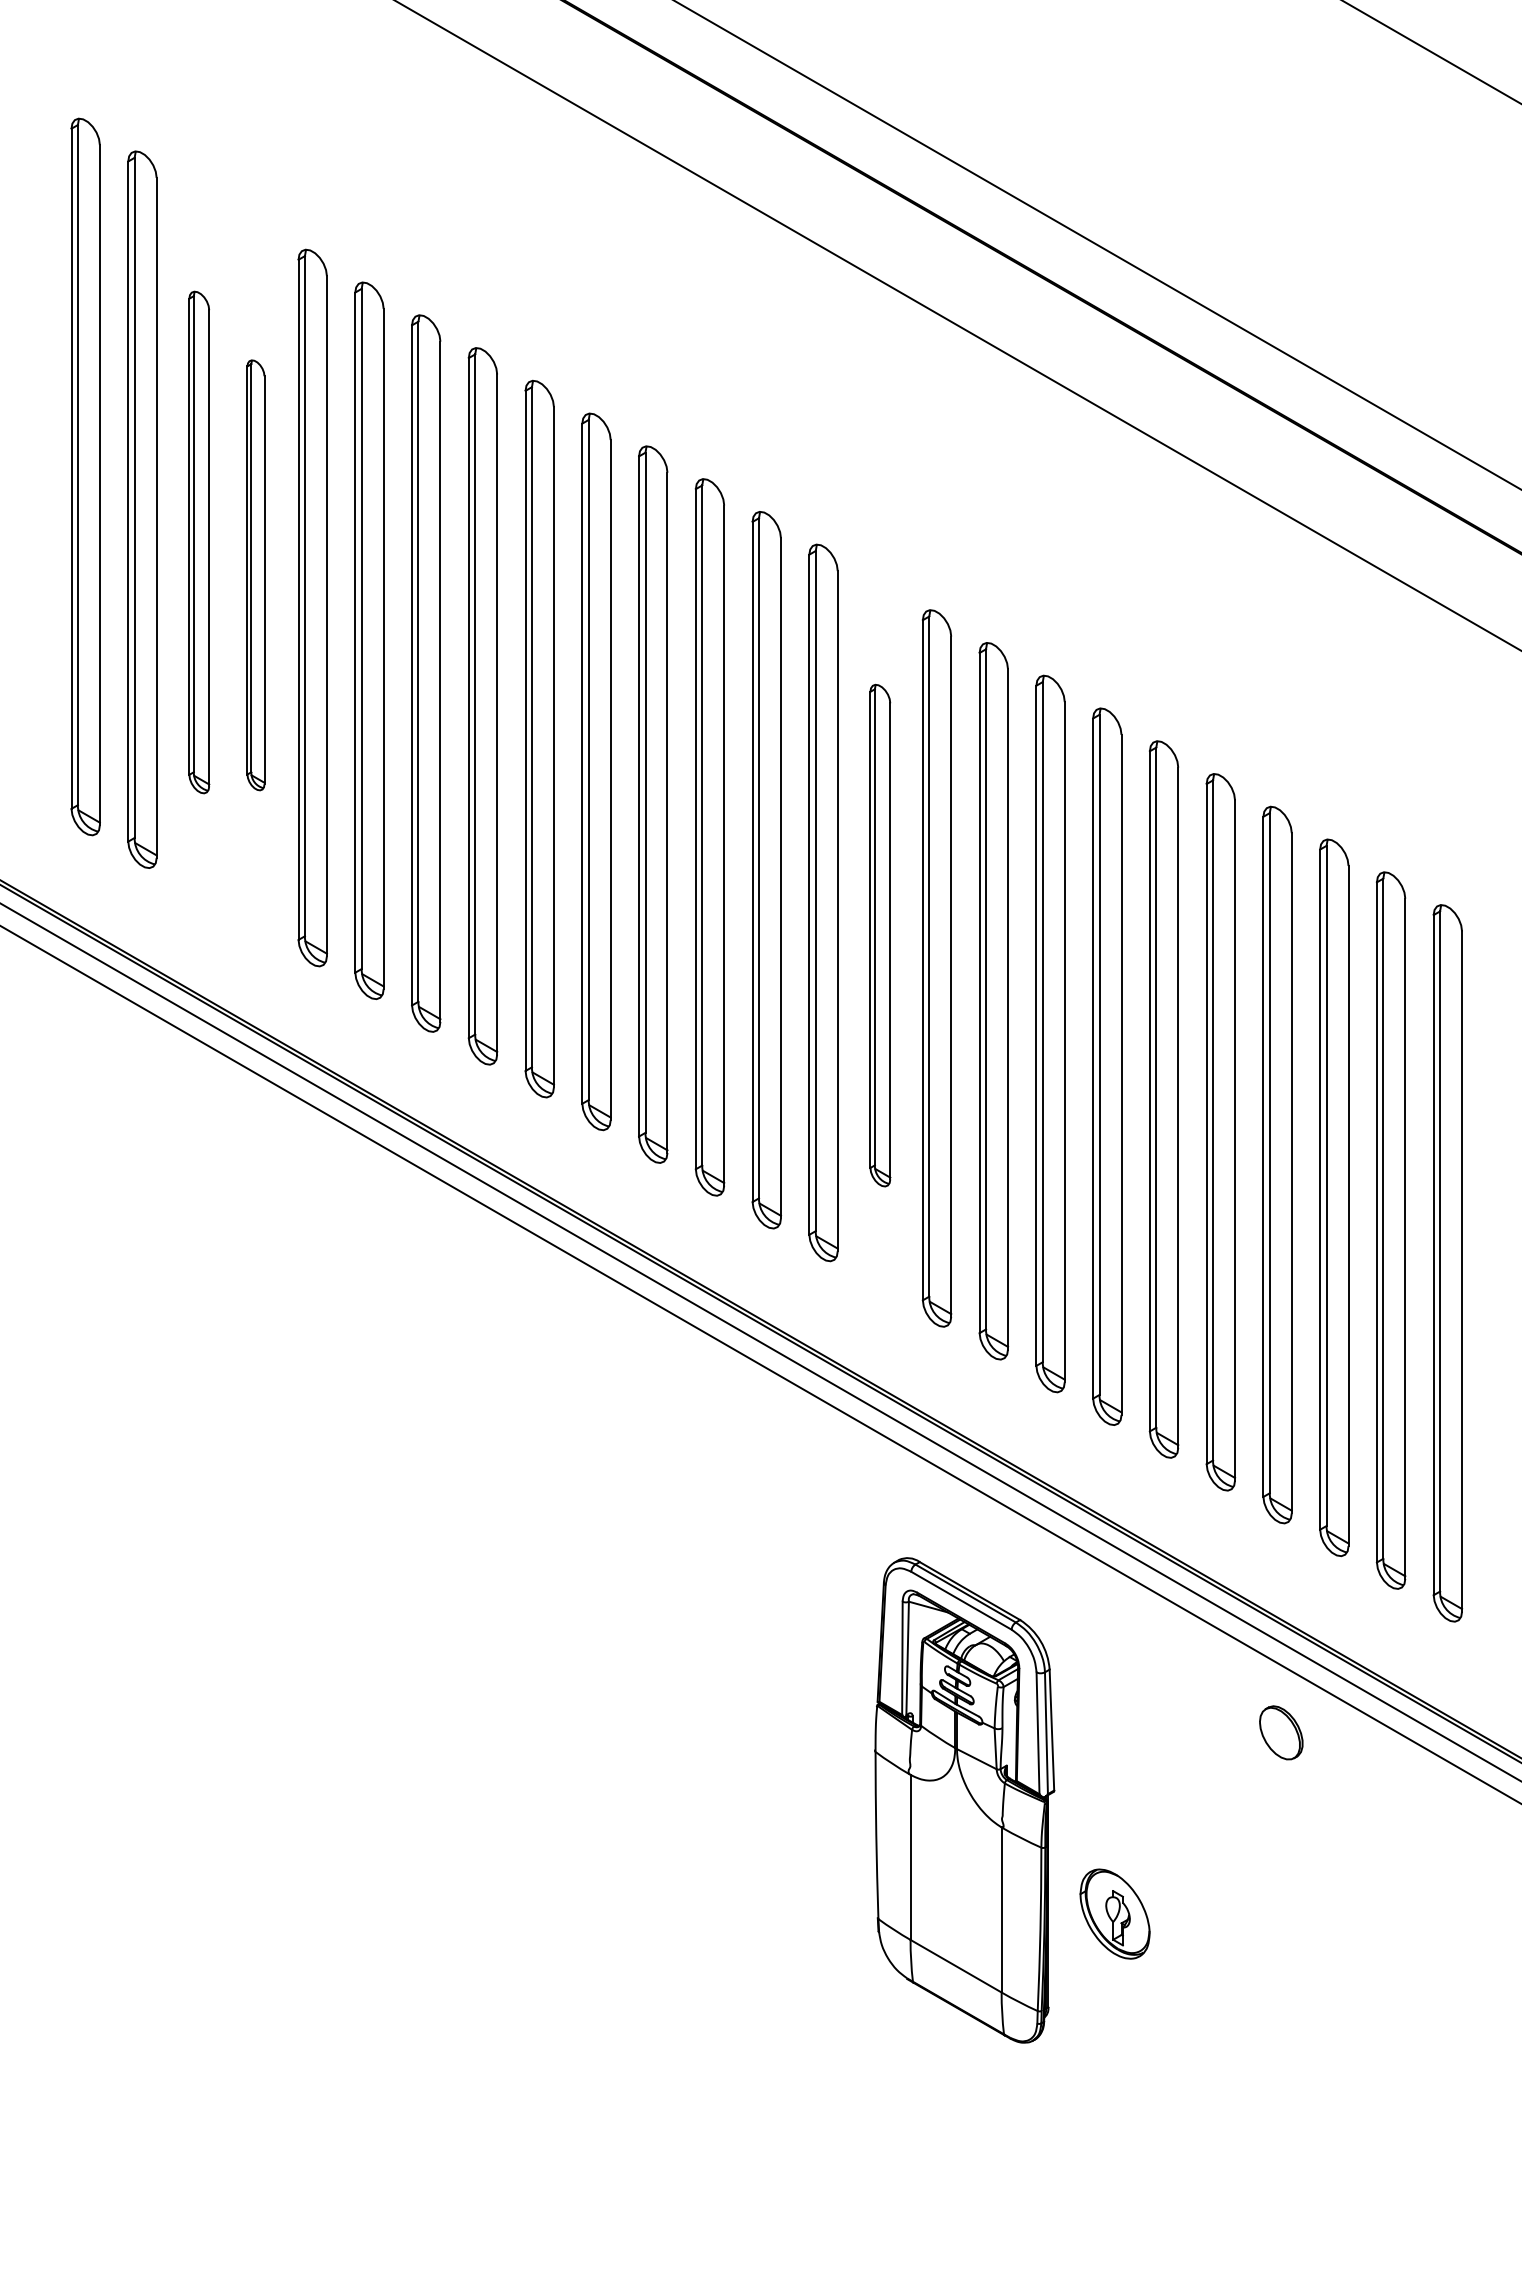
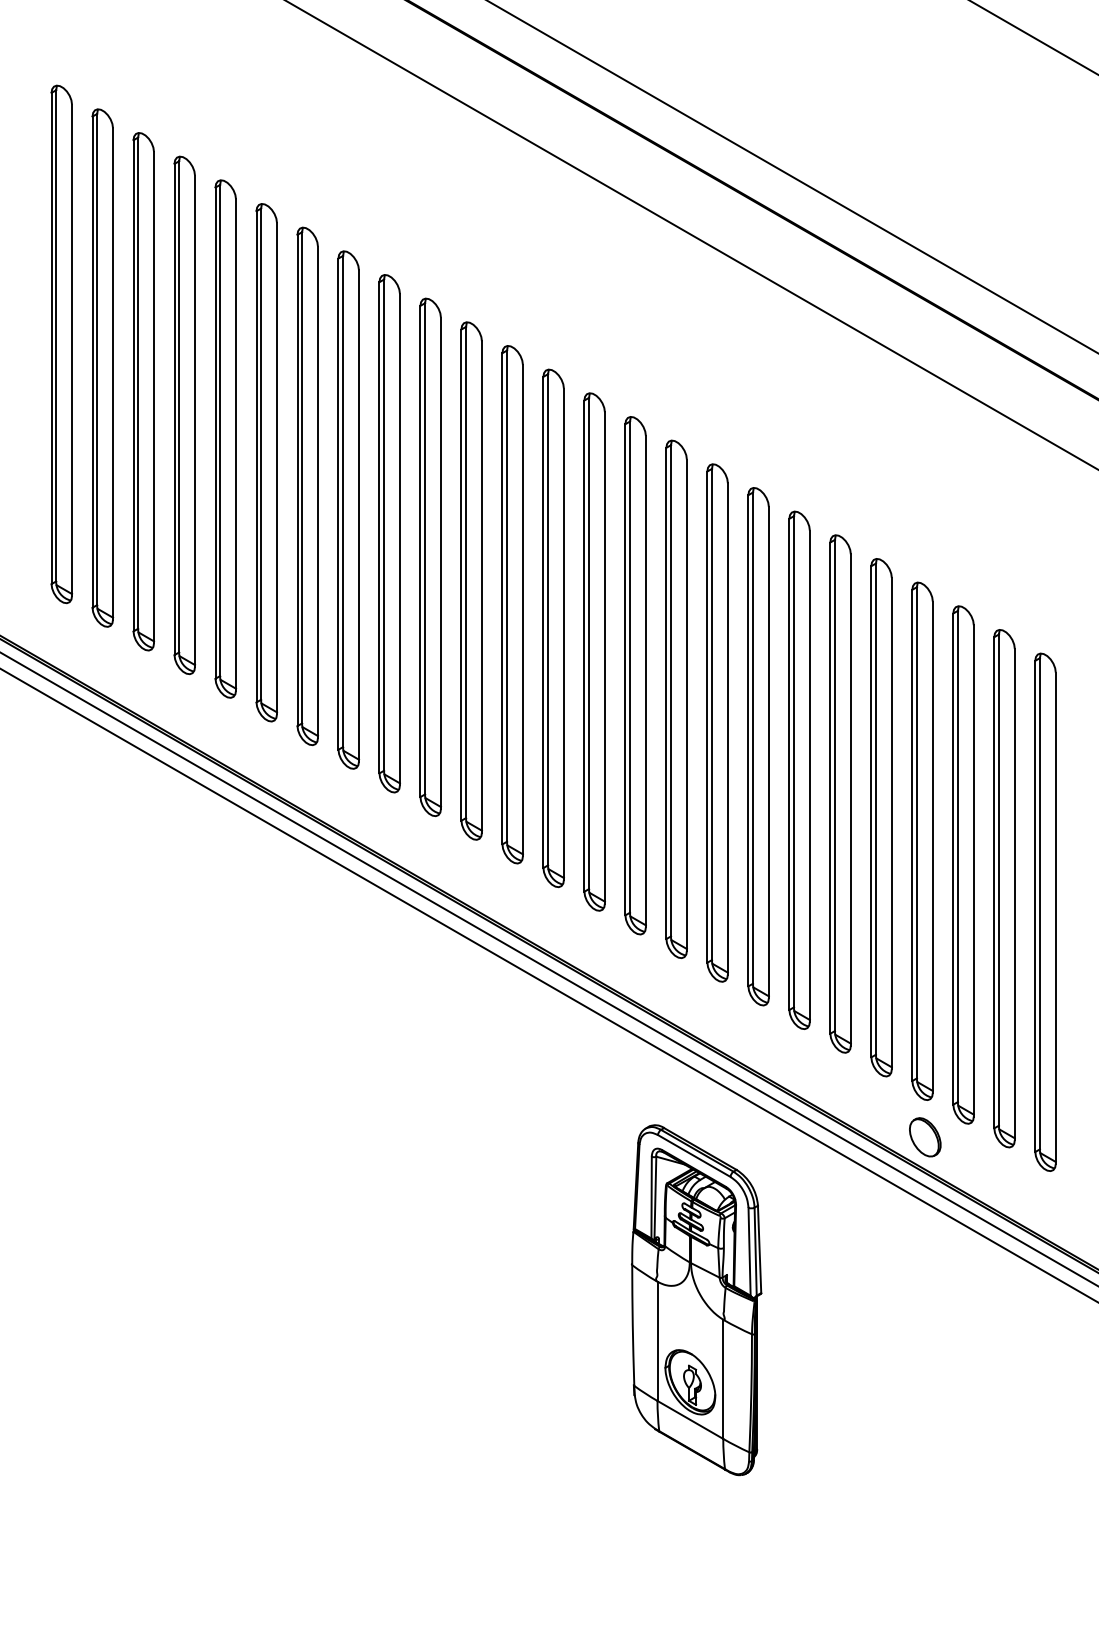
part: (199, 542) -> (143, 391), size x1.43
part: (255, 575) -> (184, 415), size x1.67
part: (880, 935) -> (635, 675), size x1.43
part: (1281, 1732) -> (925, 1137), moved
part: (1114, 1913) -> (689, 1381), moved

